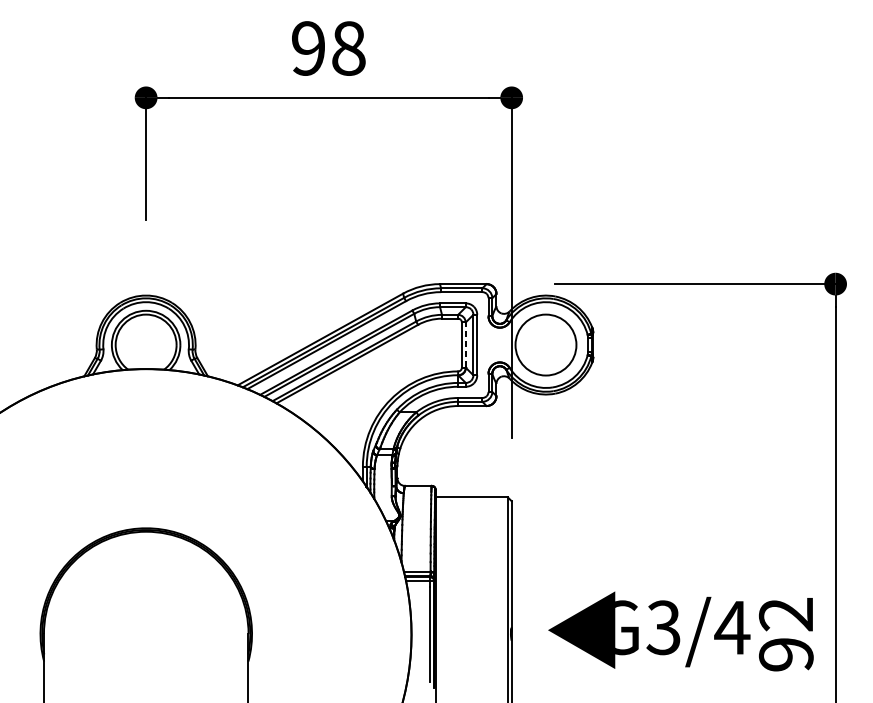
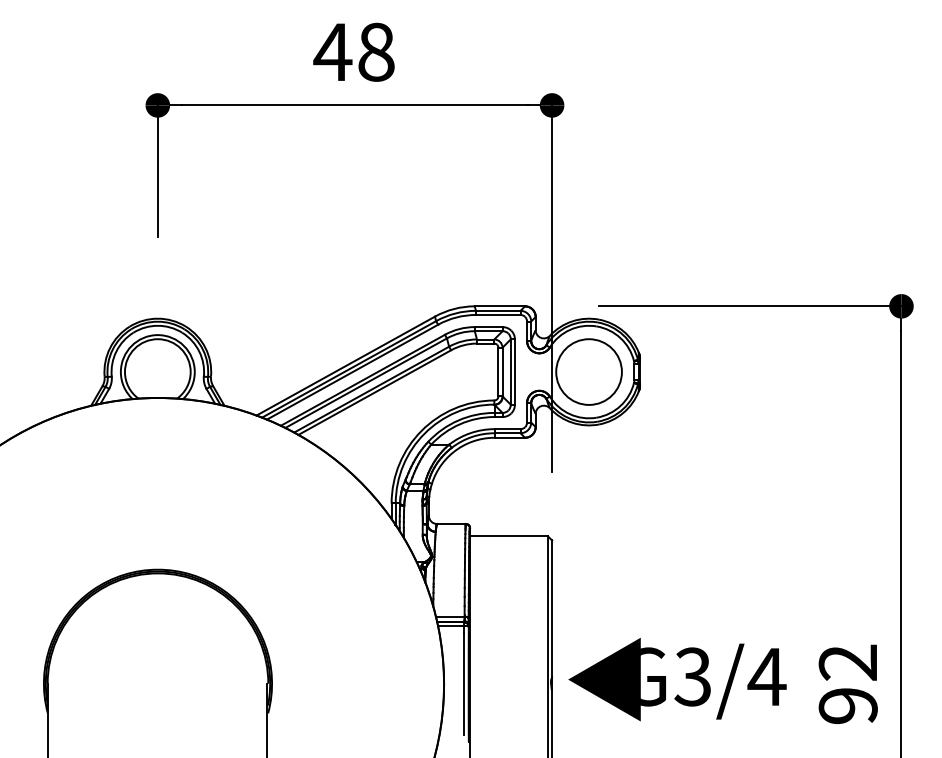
text: (308, 47) -> (332, 51), 98 -> 48
line: (465, 344) -> (502, 371), dashed -> solid
text: (649, 630) -> (677, 679), moved

